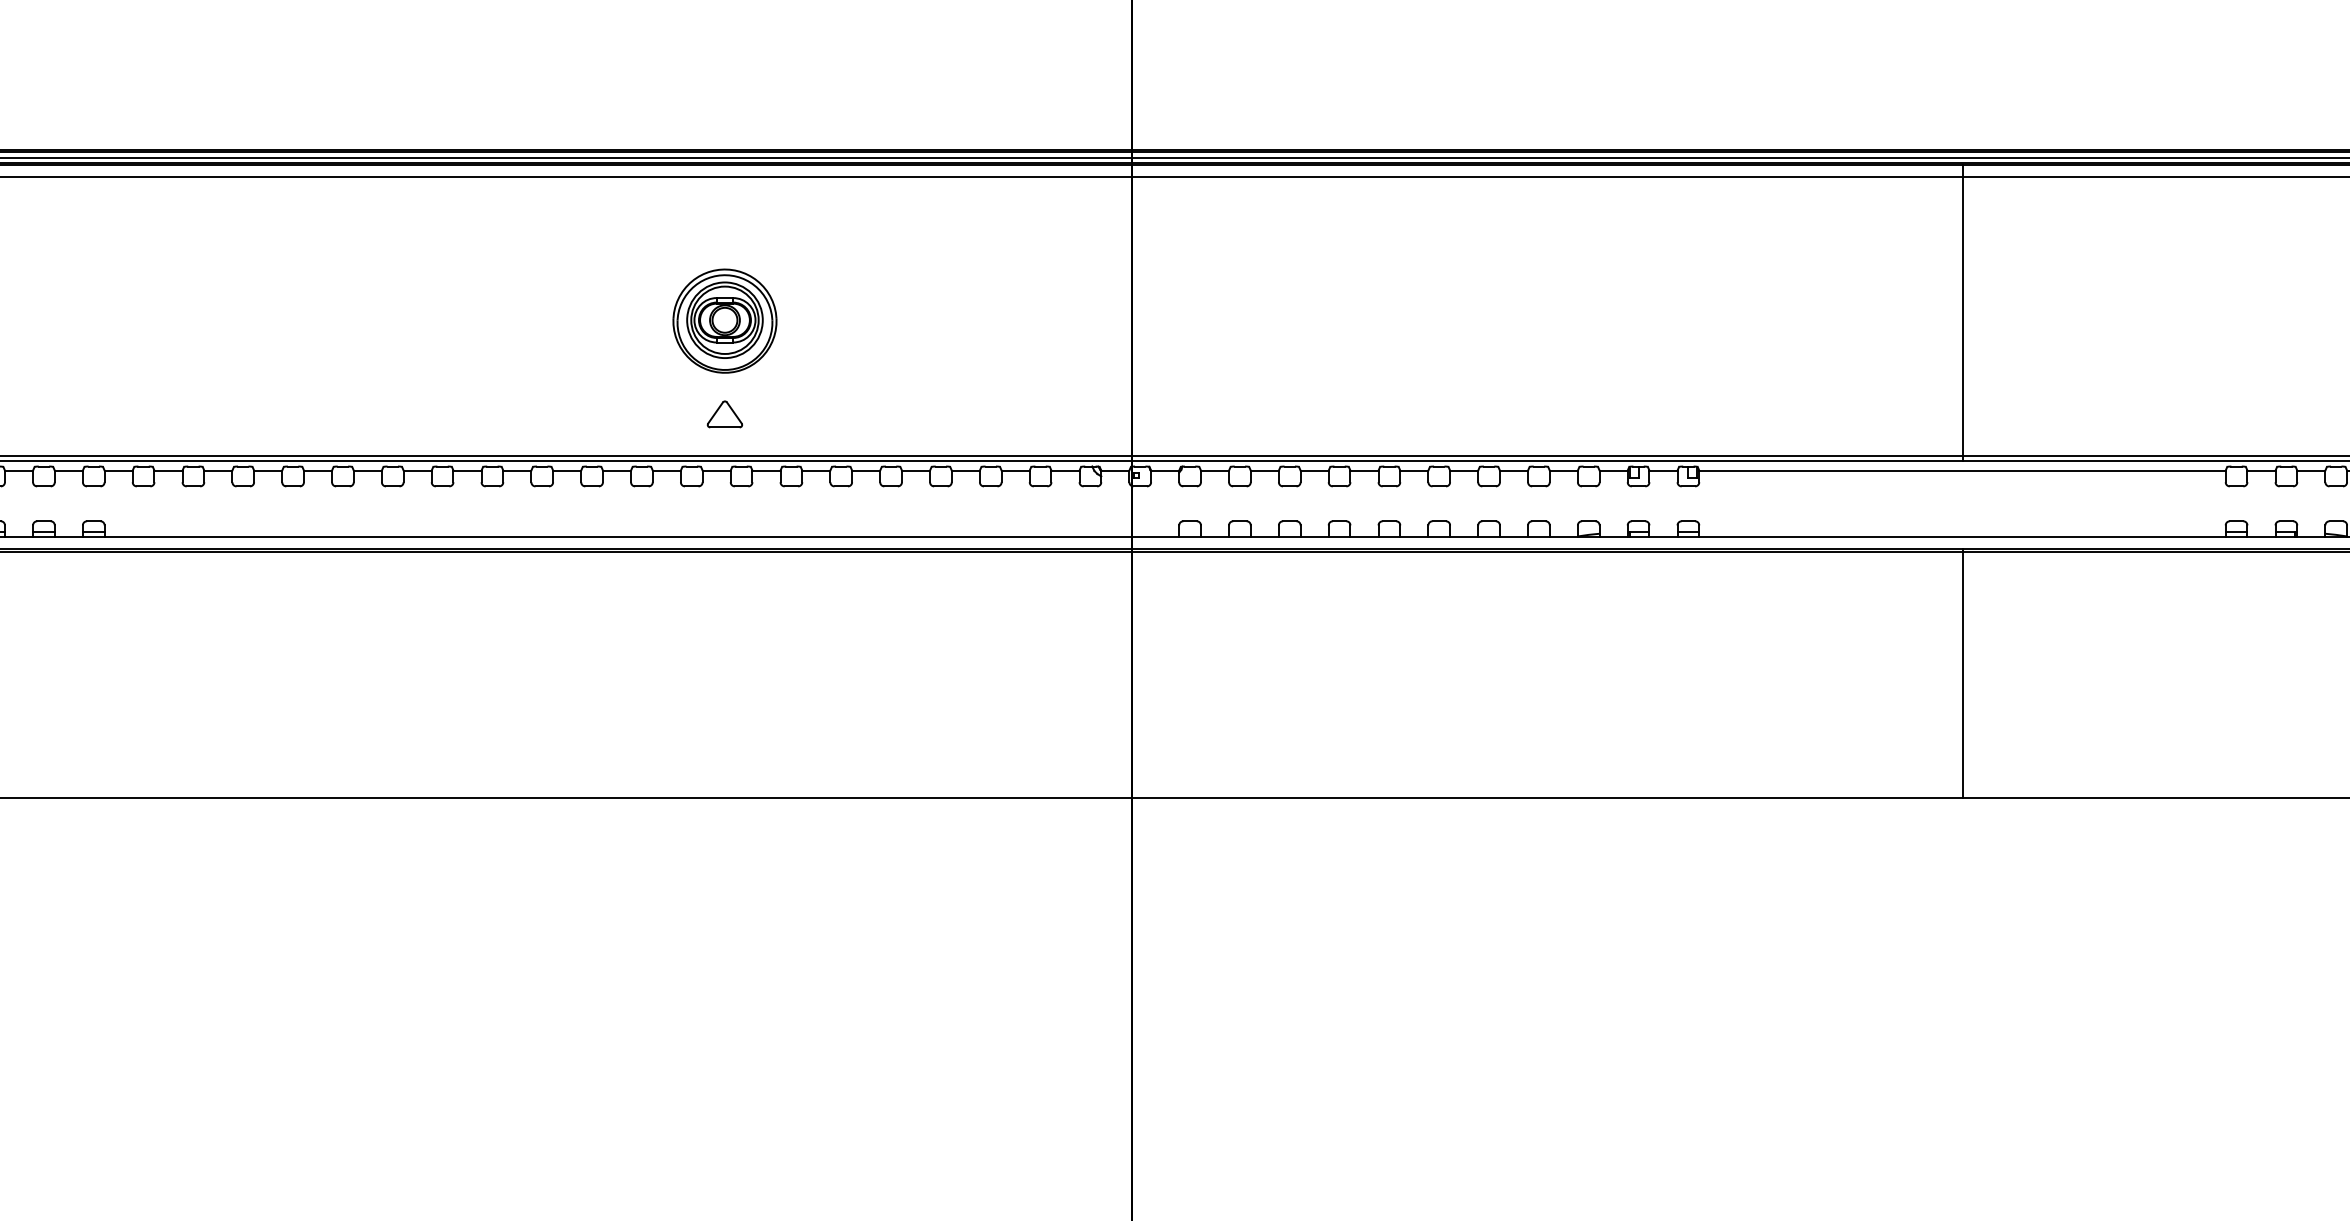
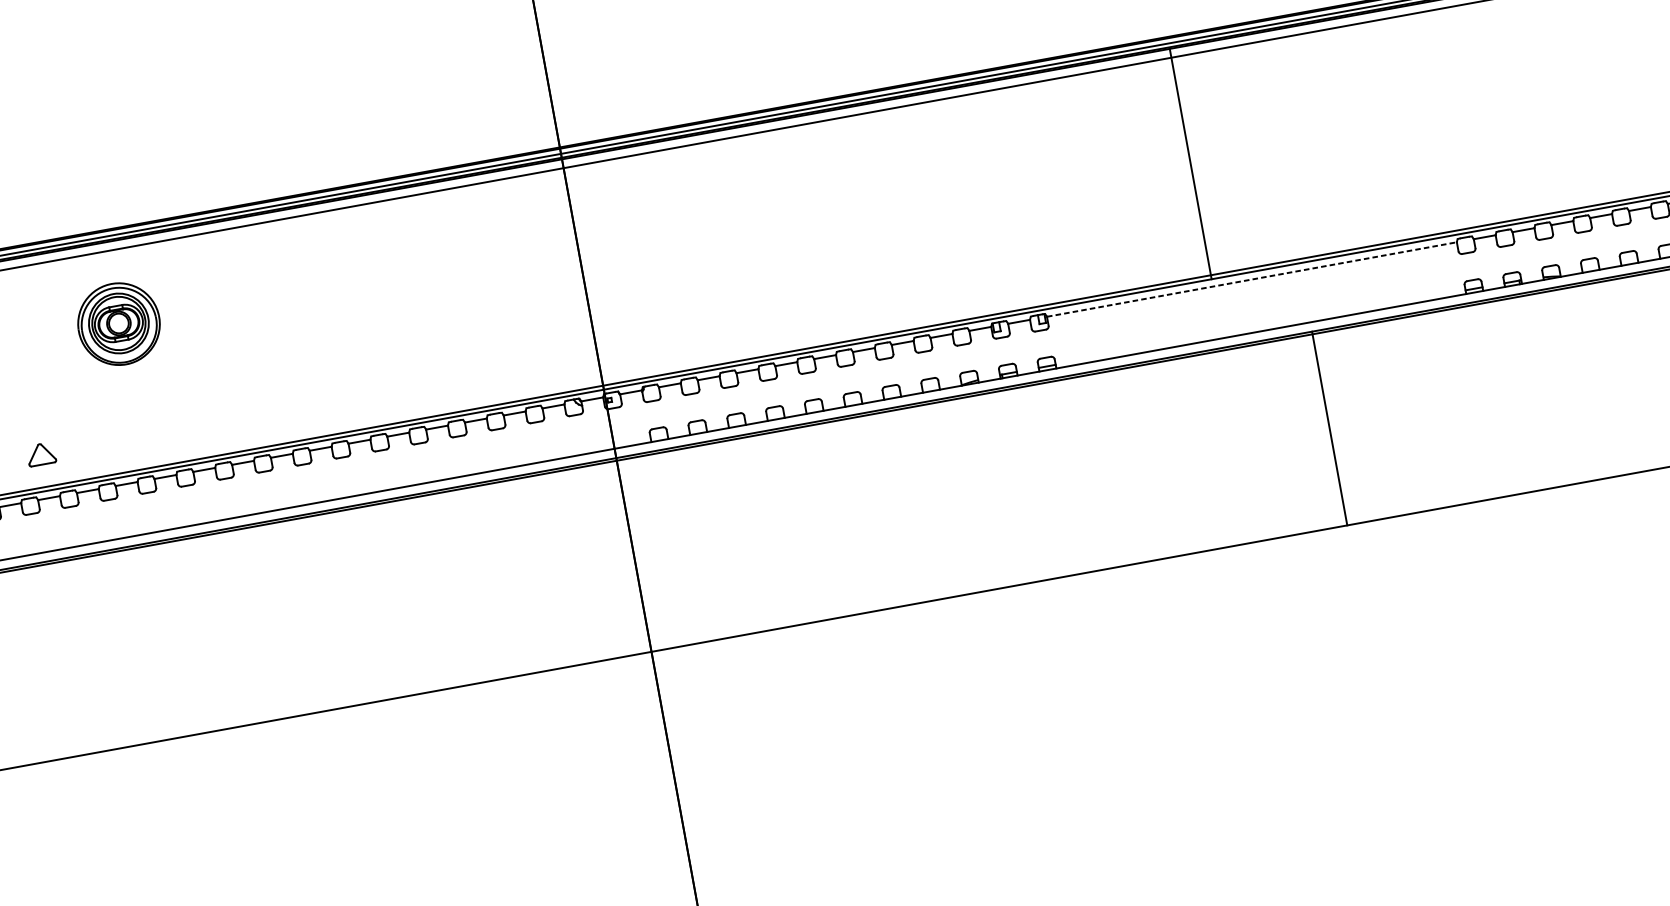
line: (1962, 313) -> (1190, 164), moved
part: (724, 320) -> (118, 323), moved
part: (724, 414) -> (40, 454), moved
line: (1962, 470) -> (1251, 279), solid -> dashed
line: (1962, 673) -> (1329, 428), moved

